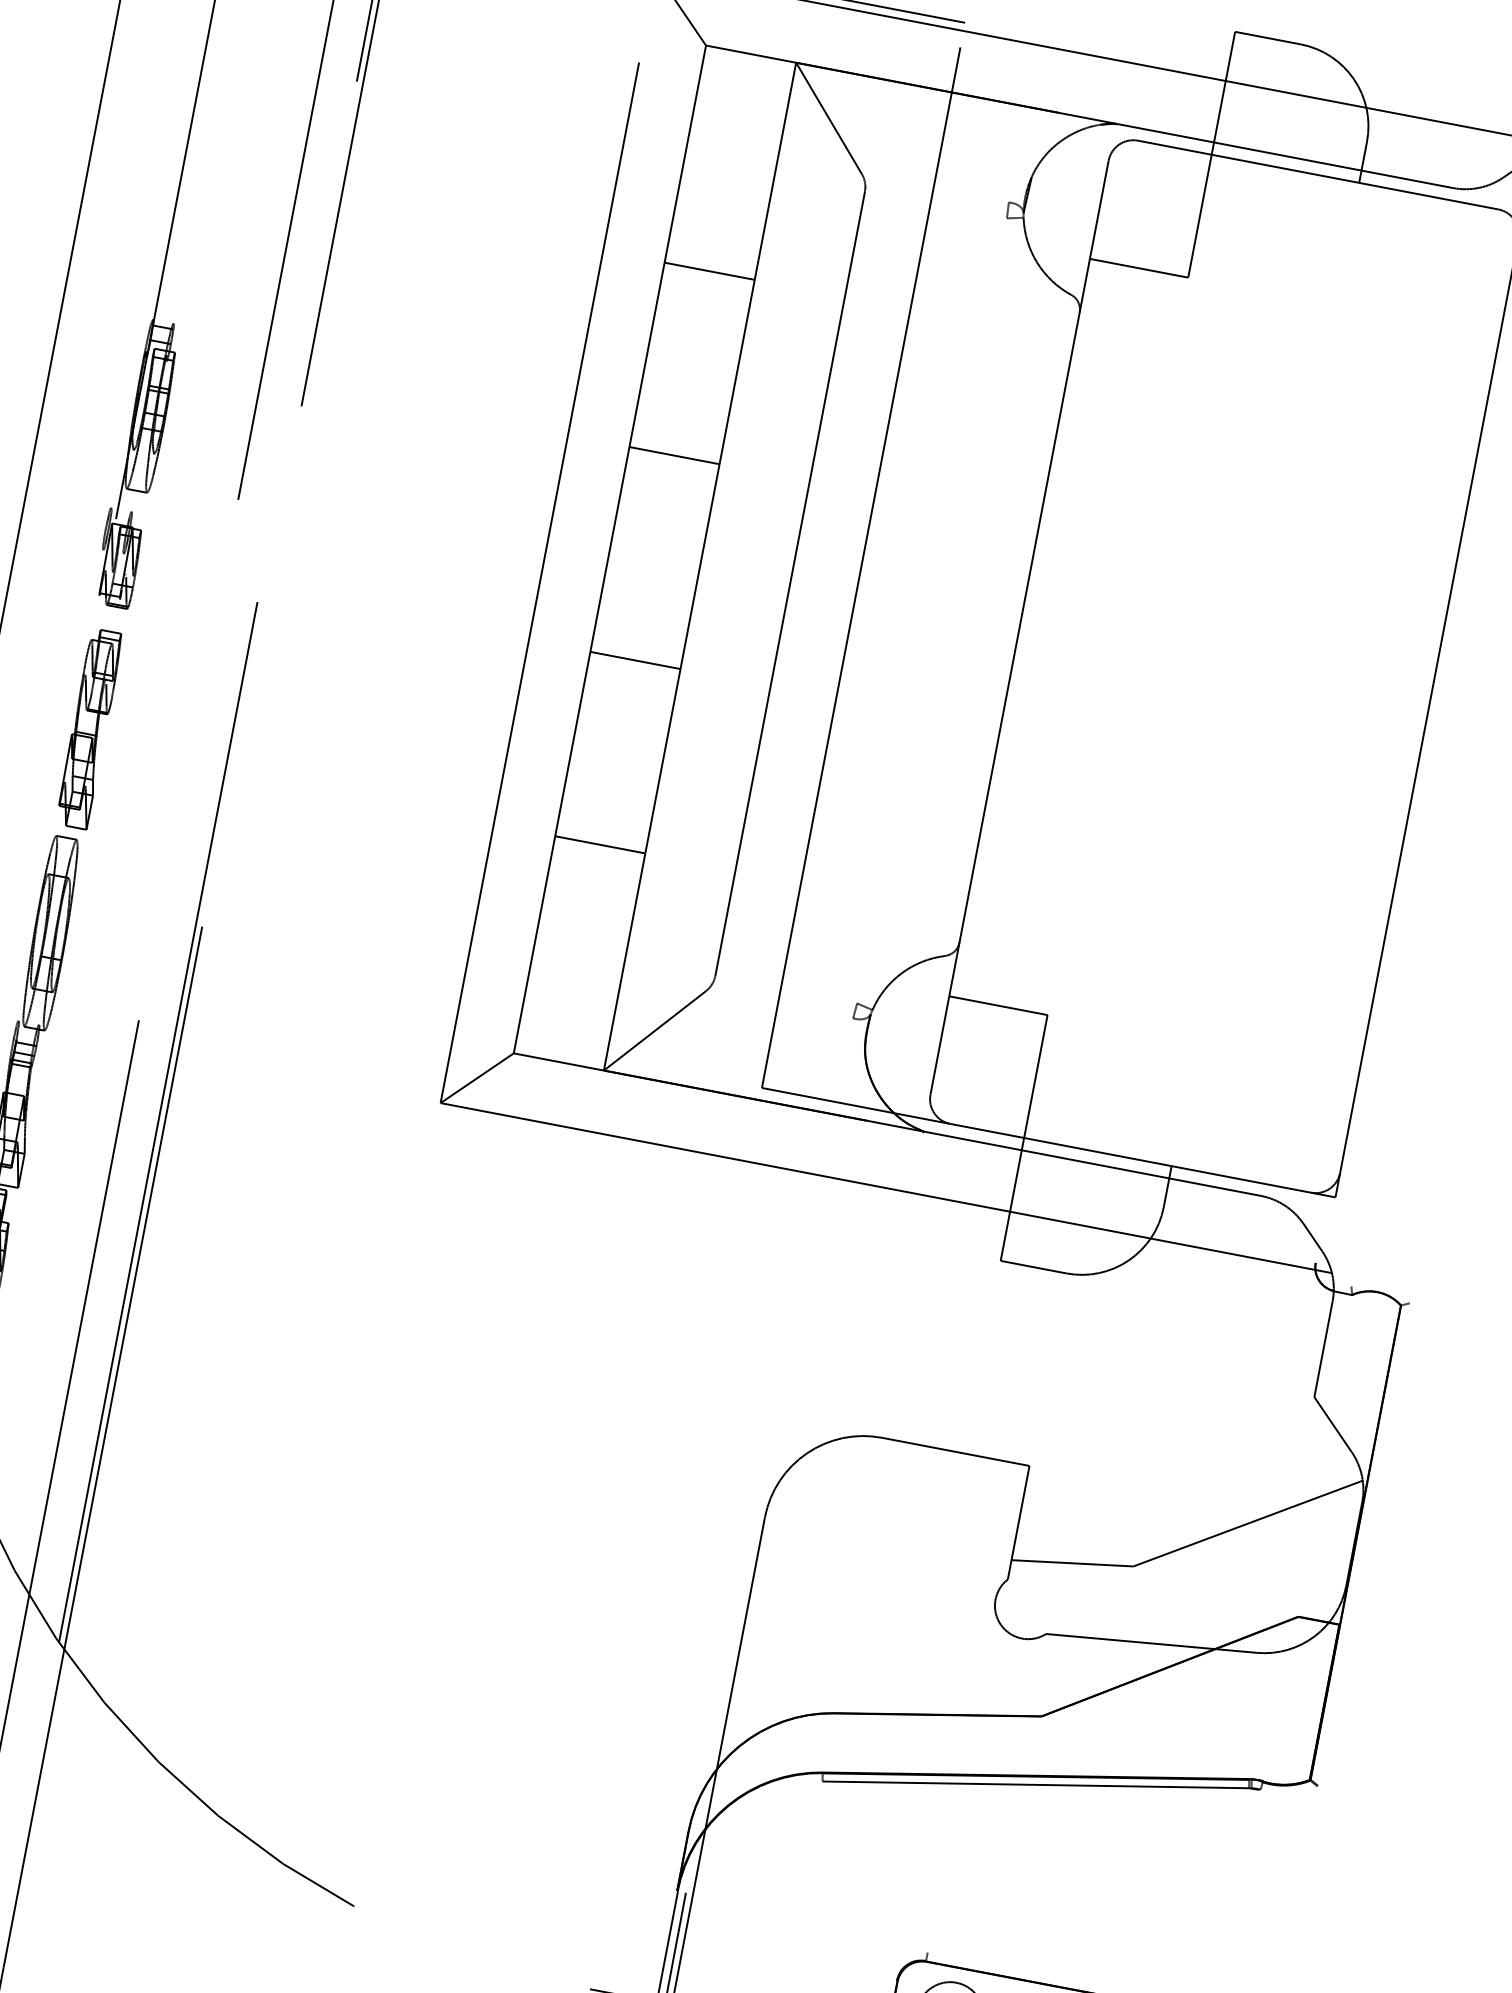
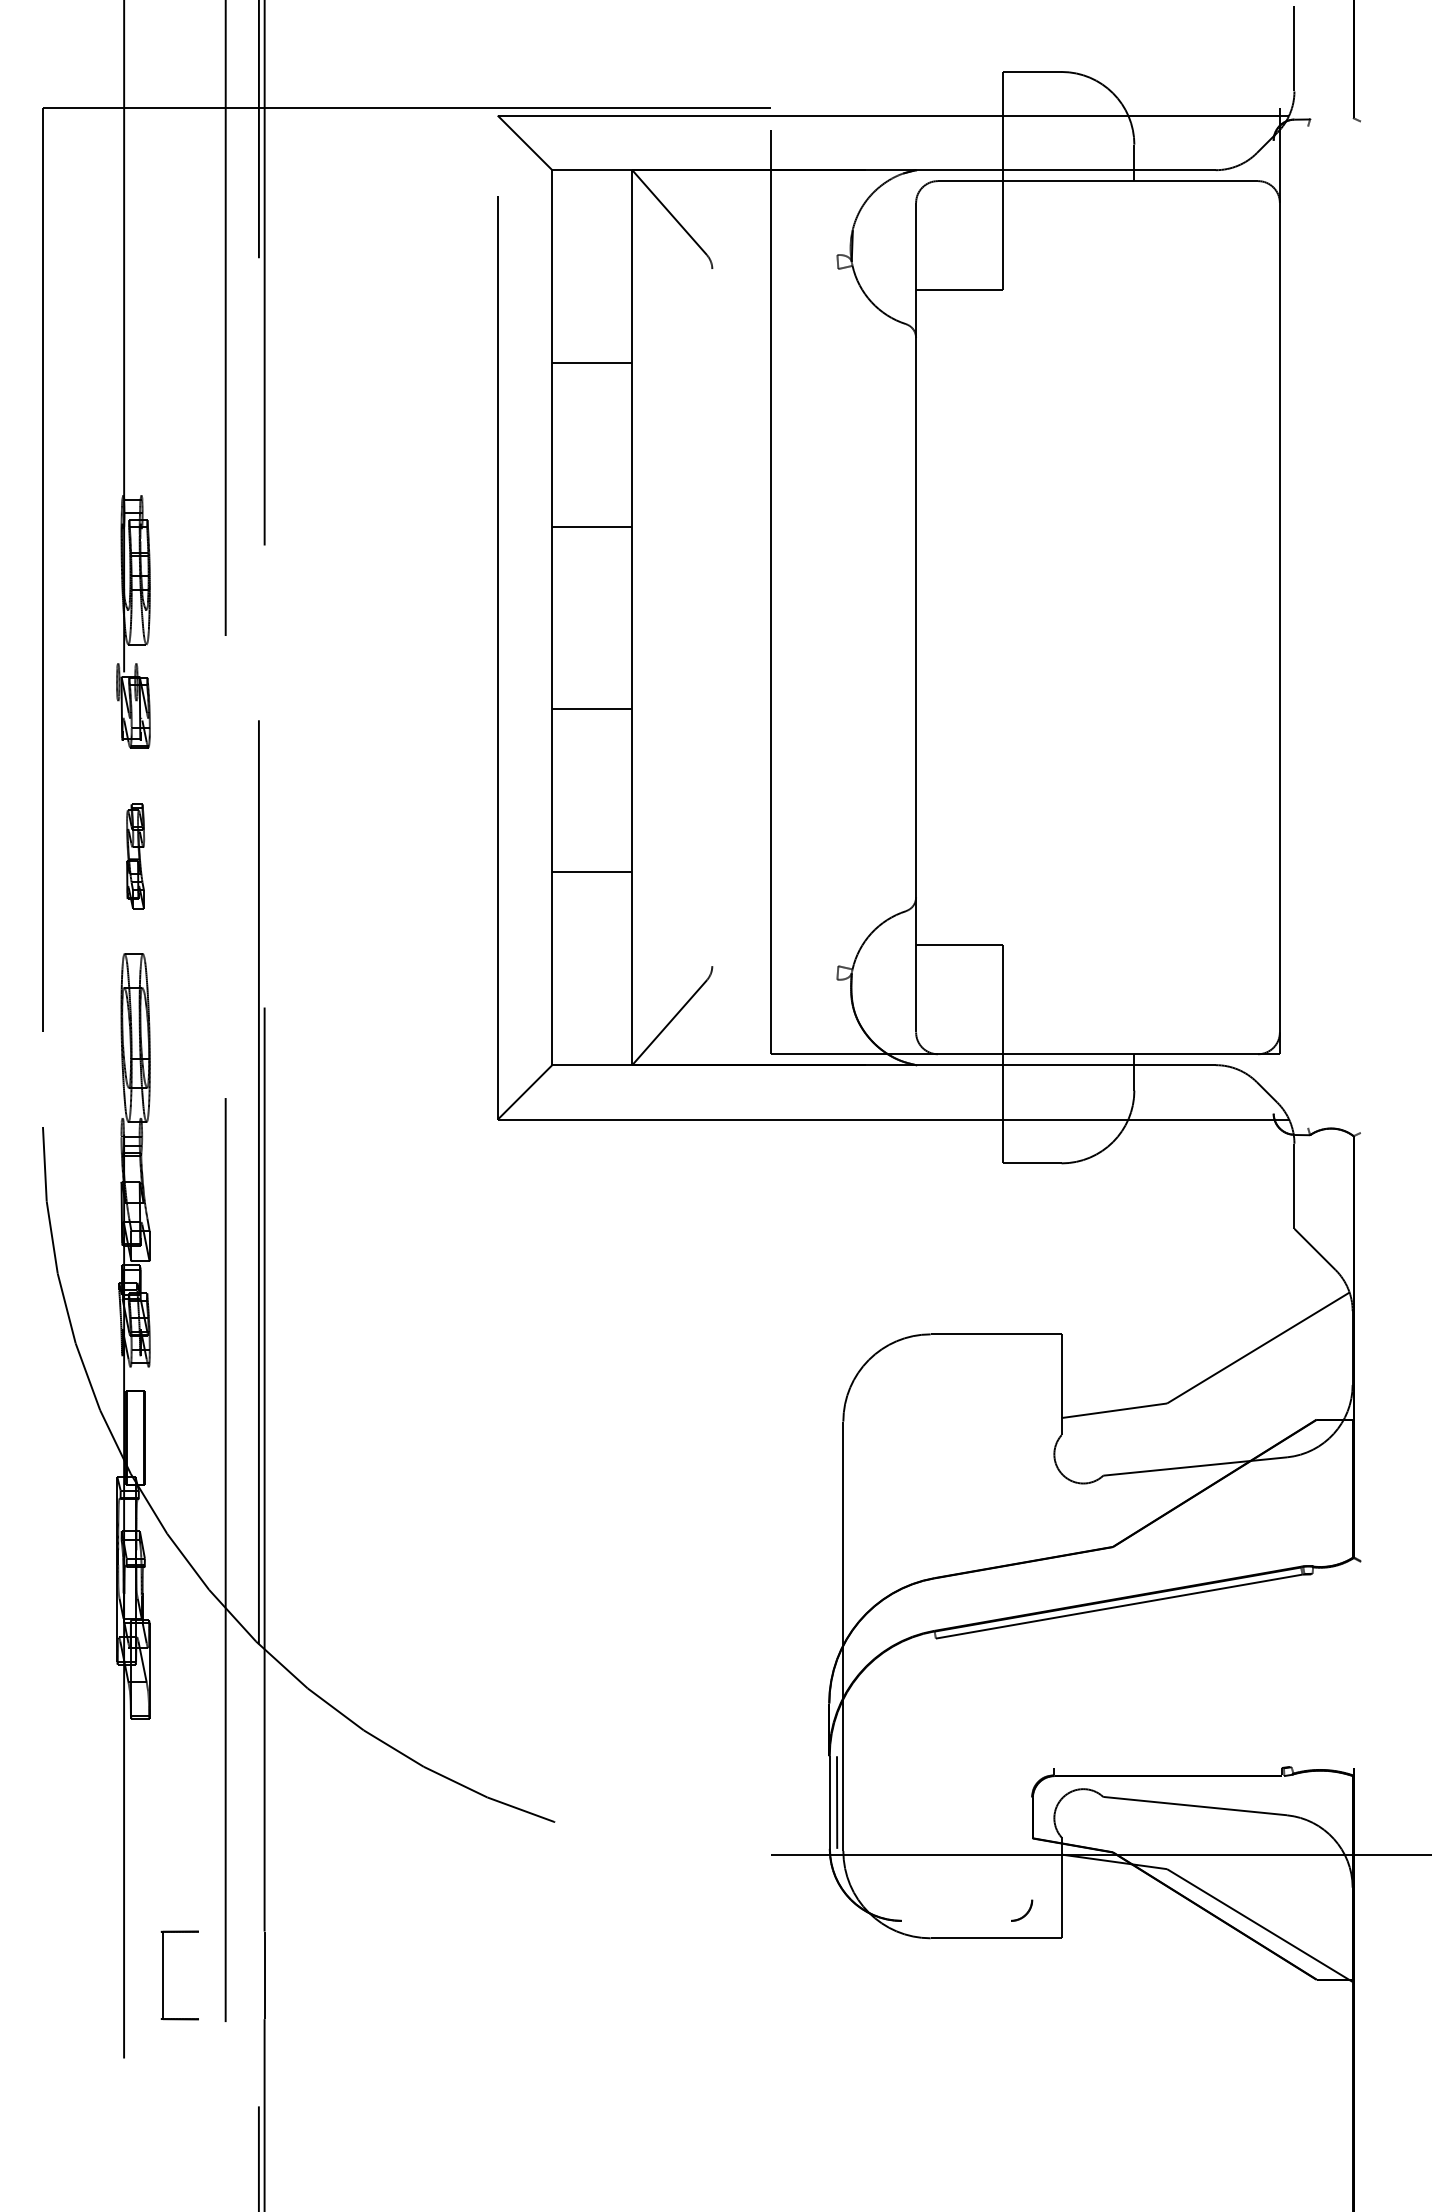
line: (790, 583) -> (712, 617), removed
part: (89, 728) -> (135, 856), size x0.6

